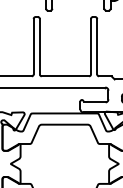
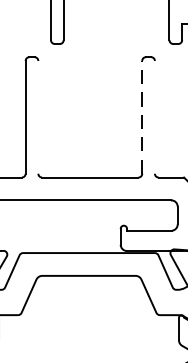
line: (39, 46) -> (37, 116), removed
line: (91, 46) -> (143, 116), solid -> dashed
line: (97, 46) -> (155, 116), removed

